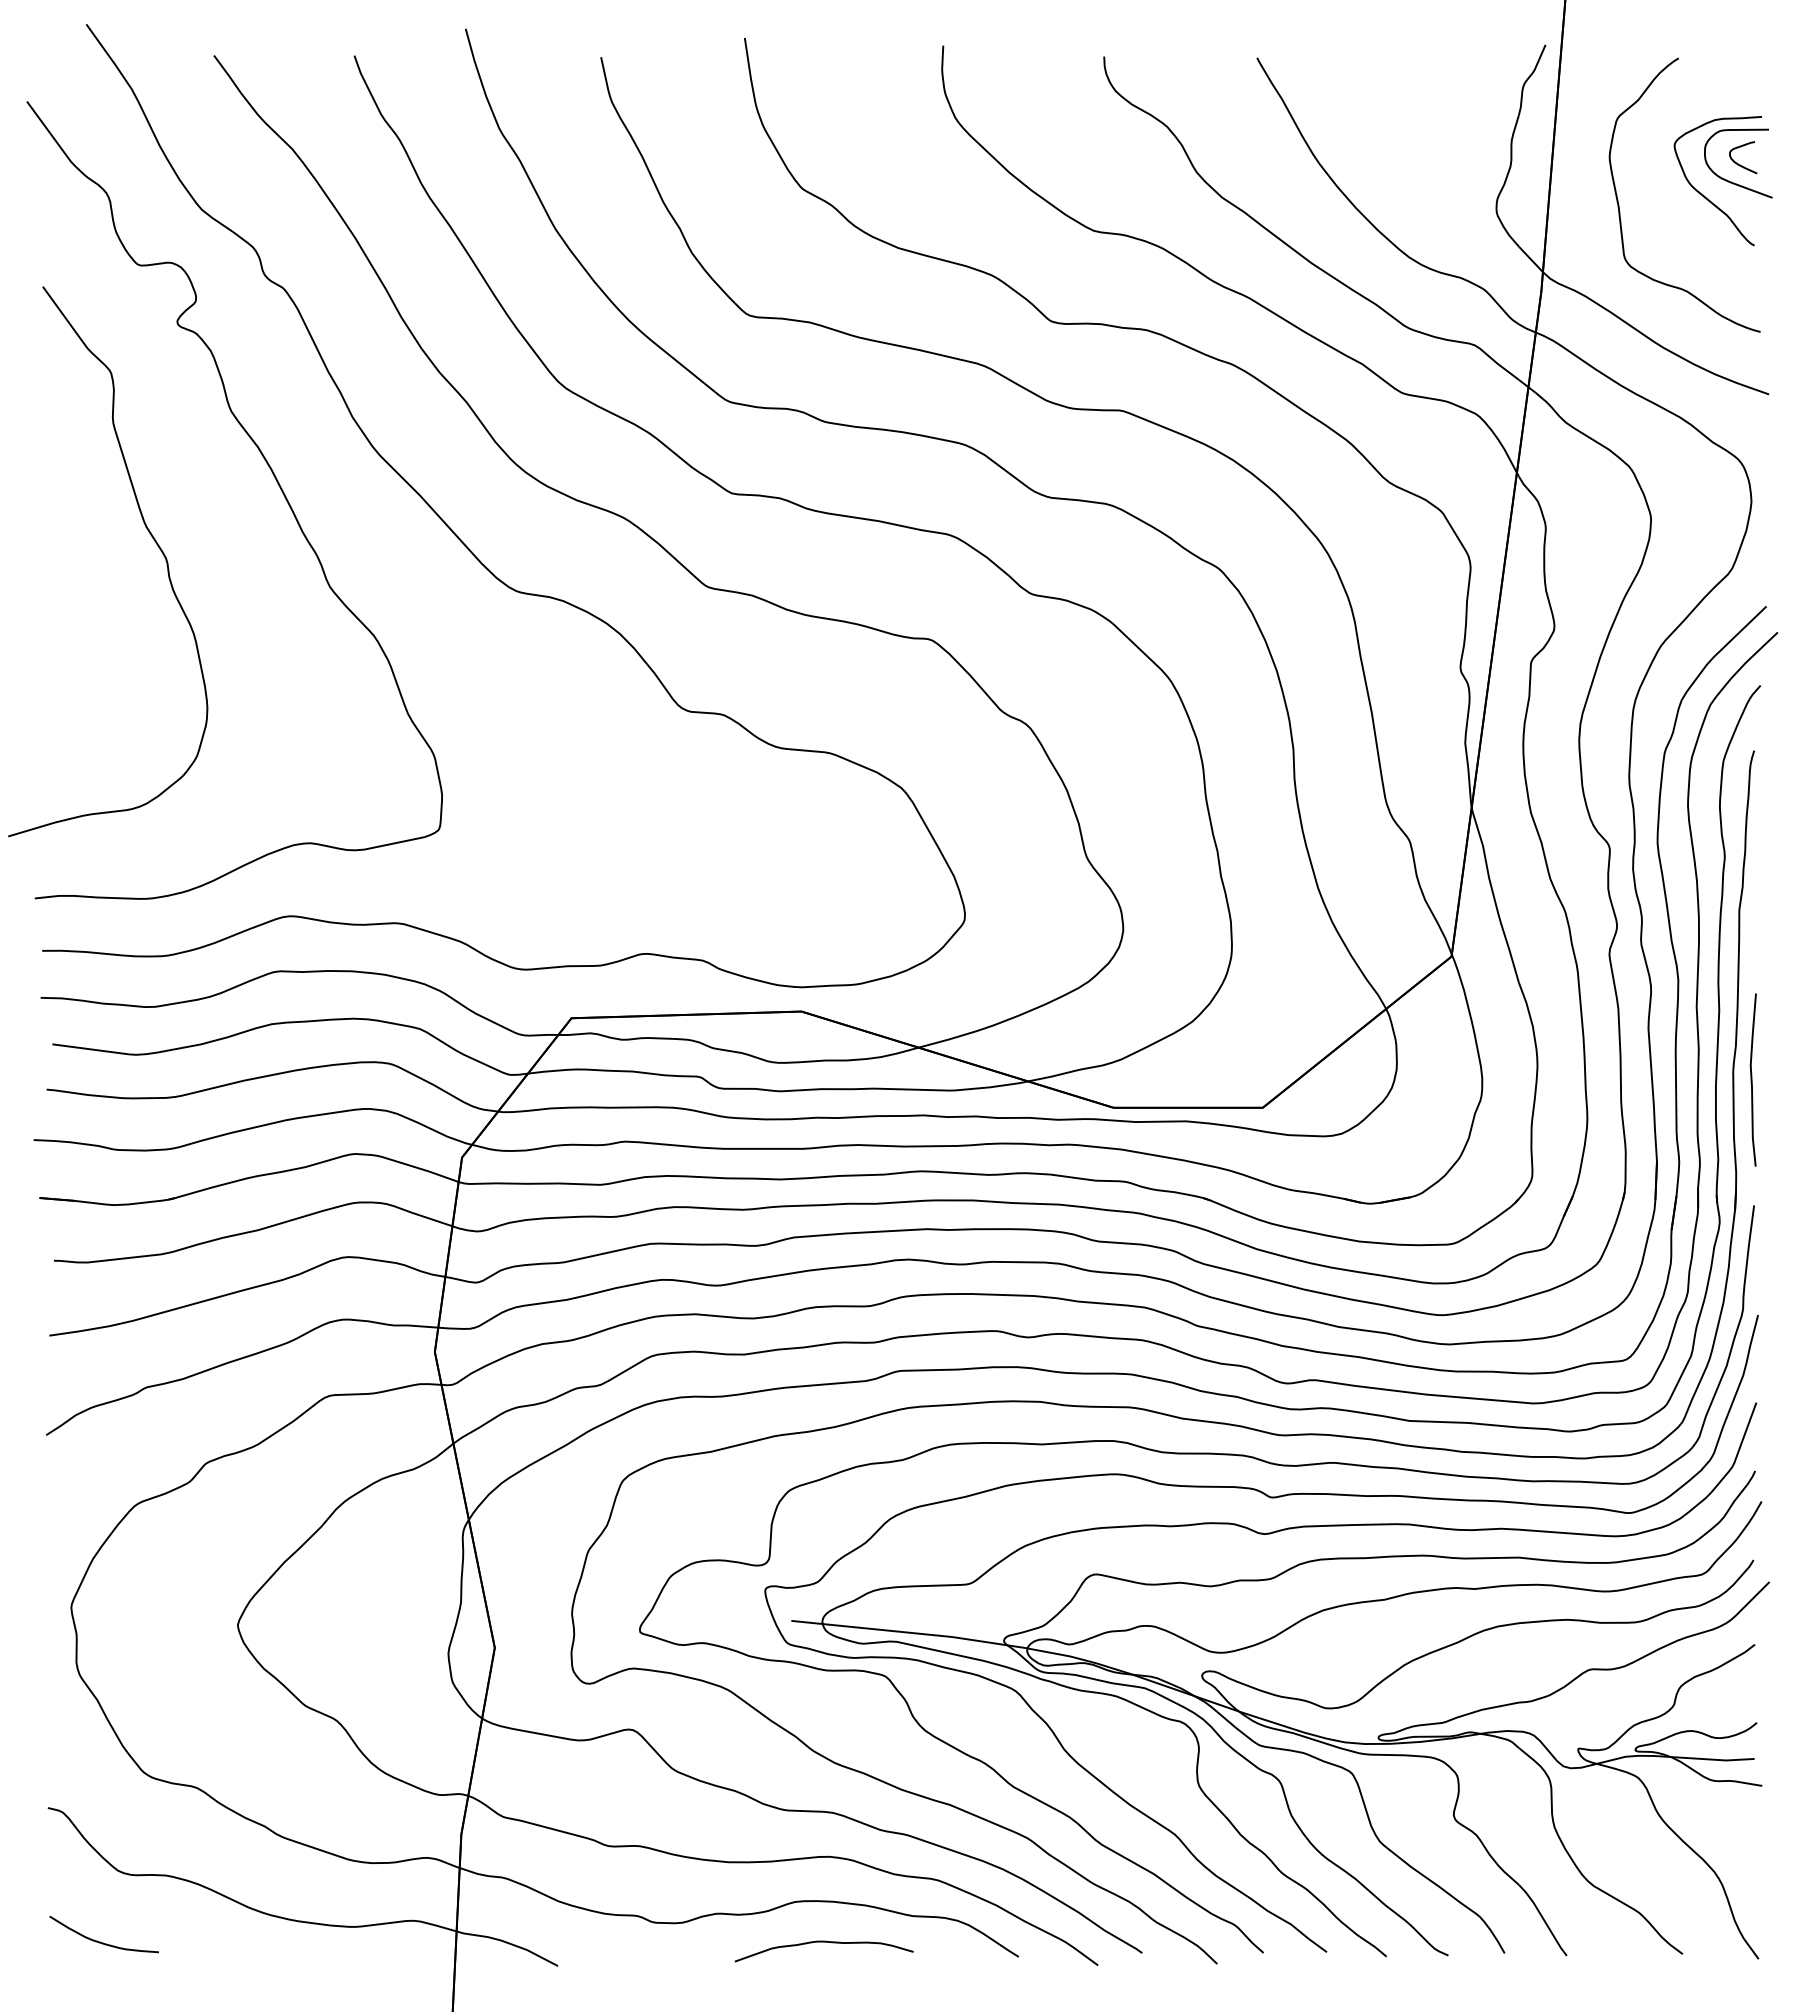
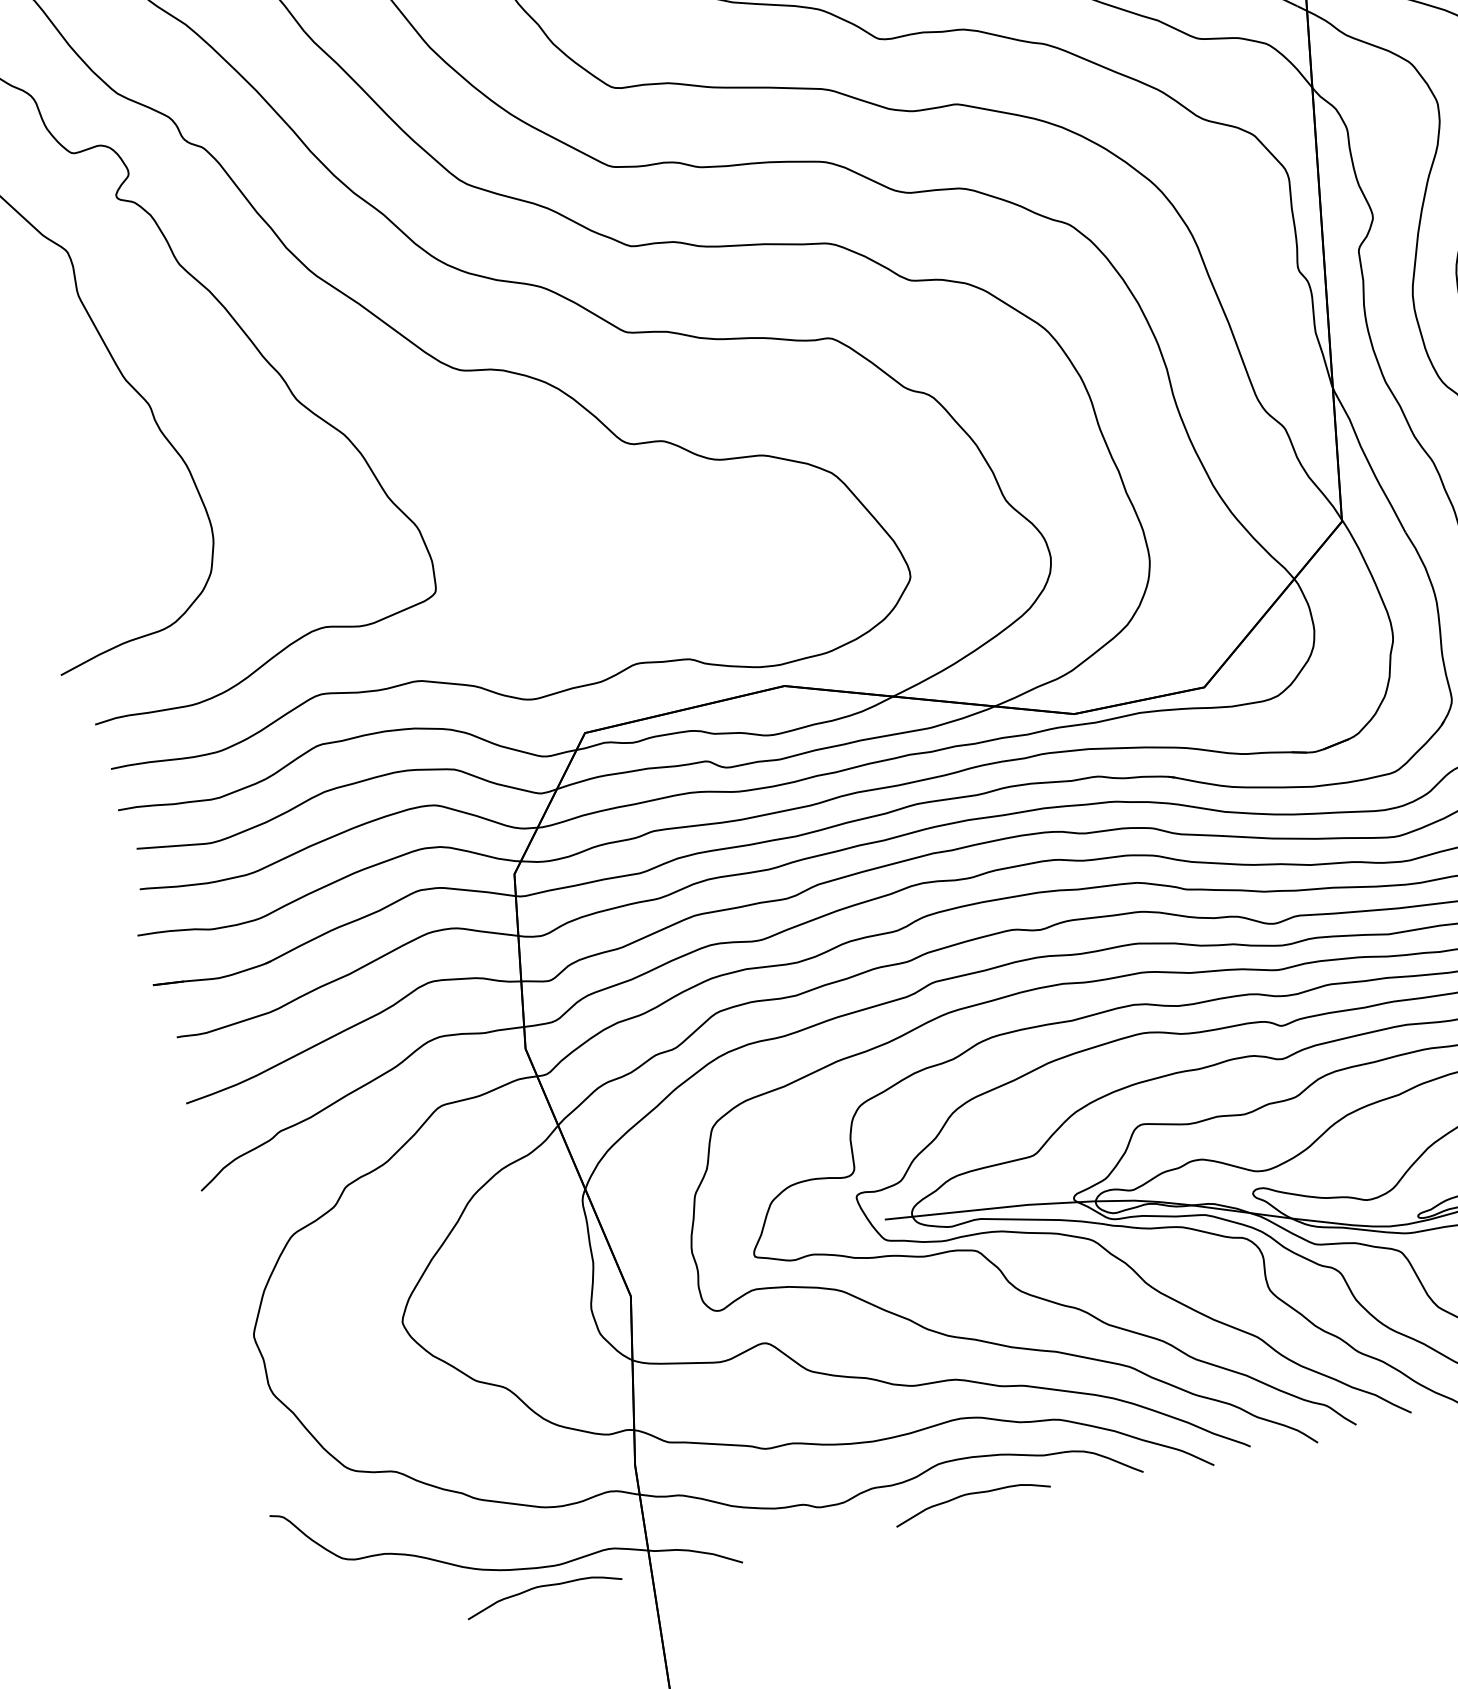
curve: (100, 1941) -> (339, 1623), removed
curve: (331, 1947) -> (542, 1587), added

